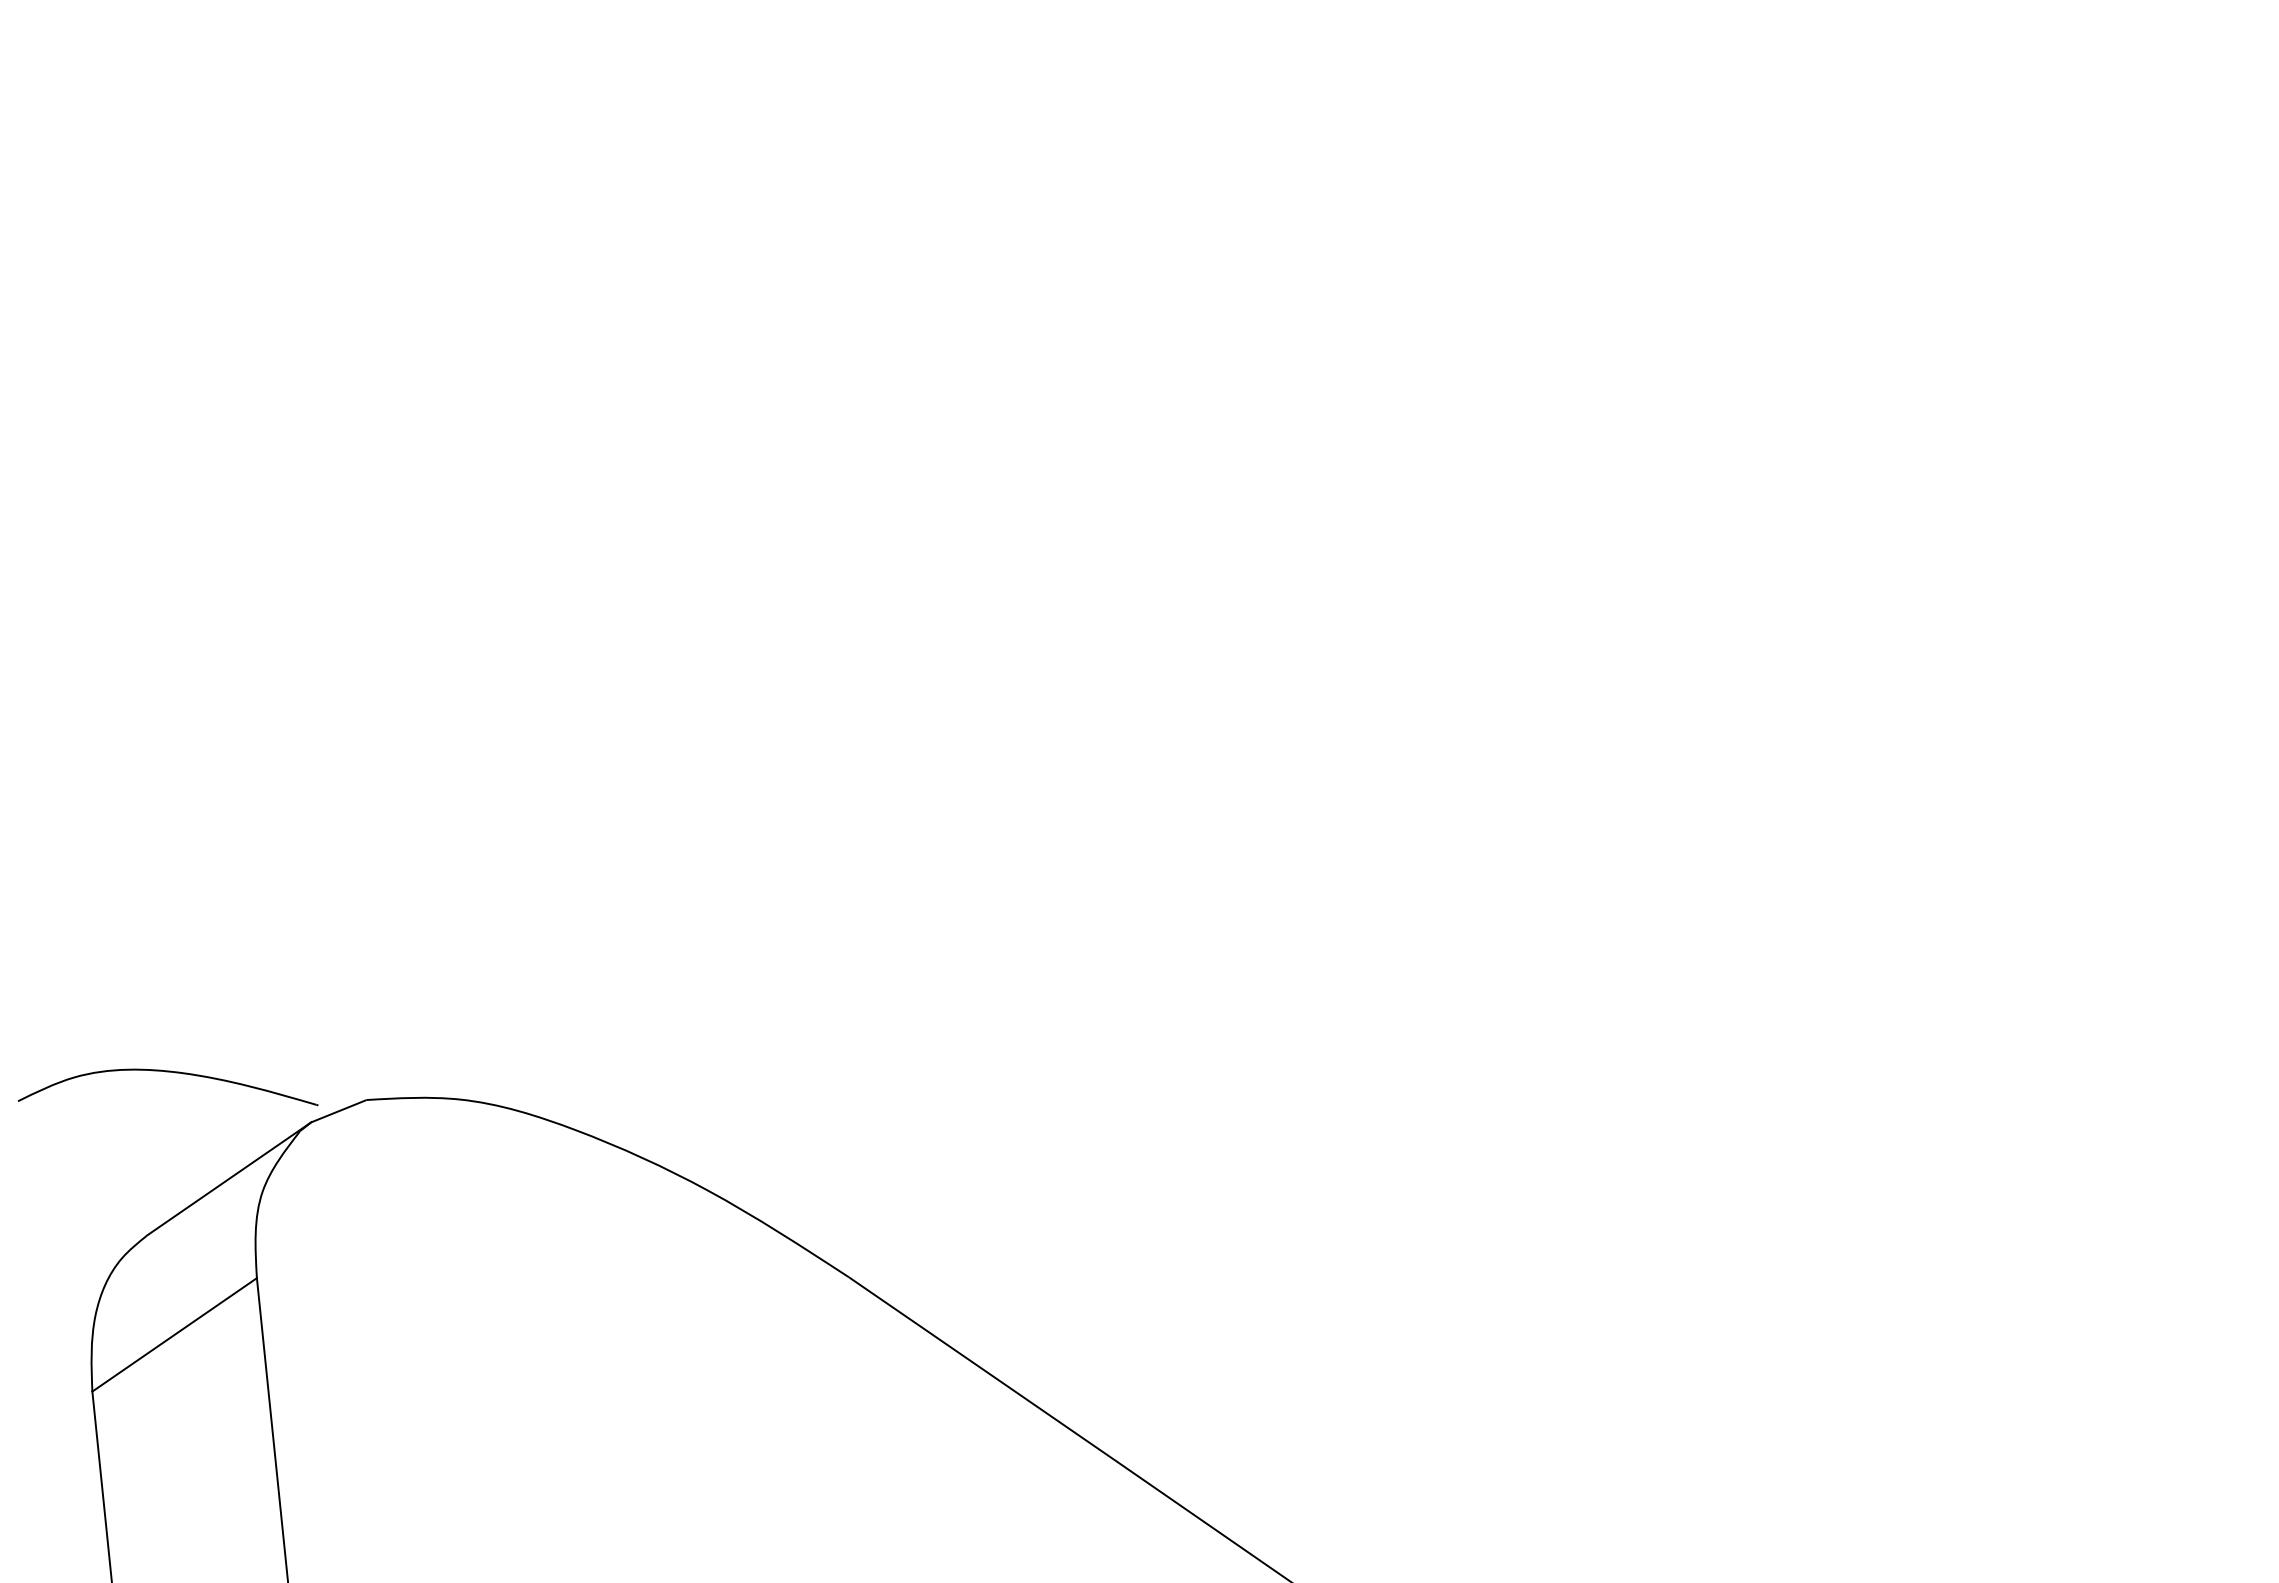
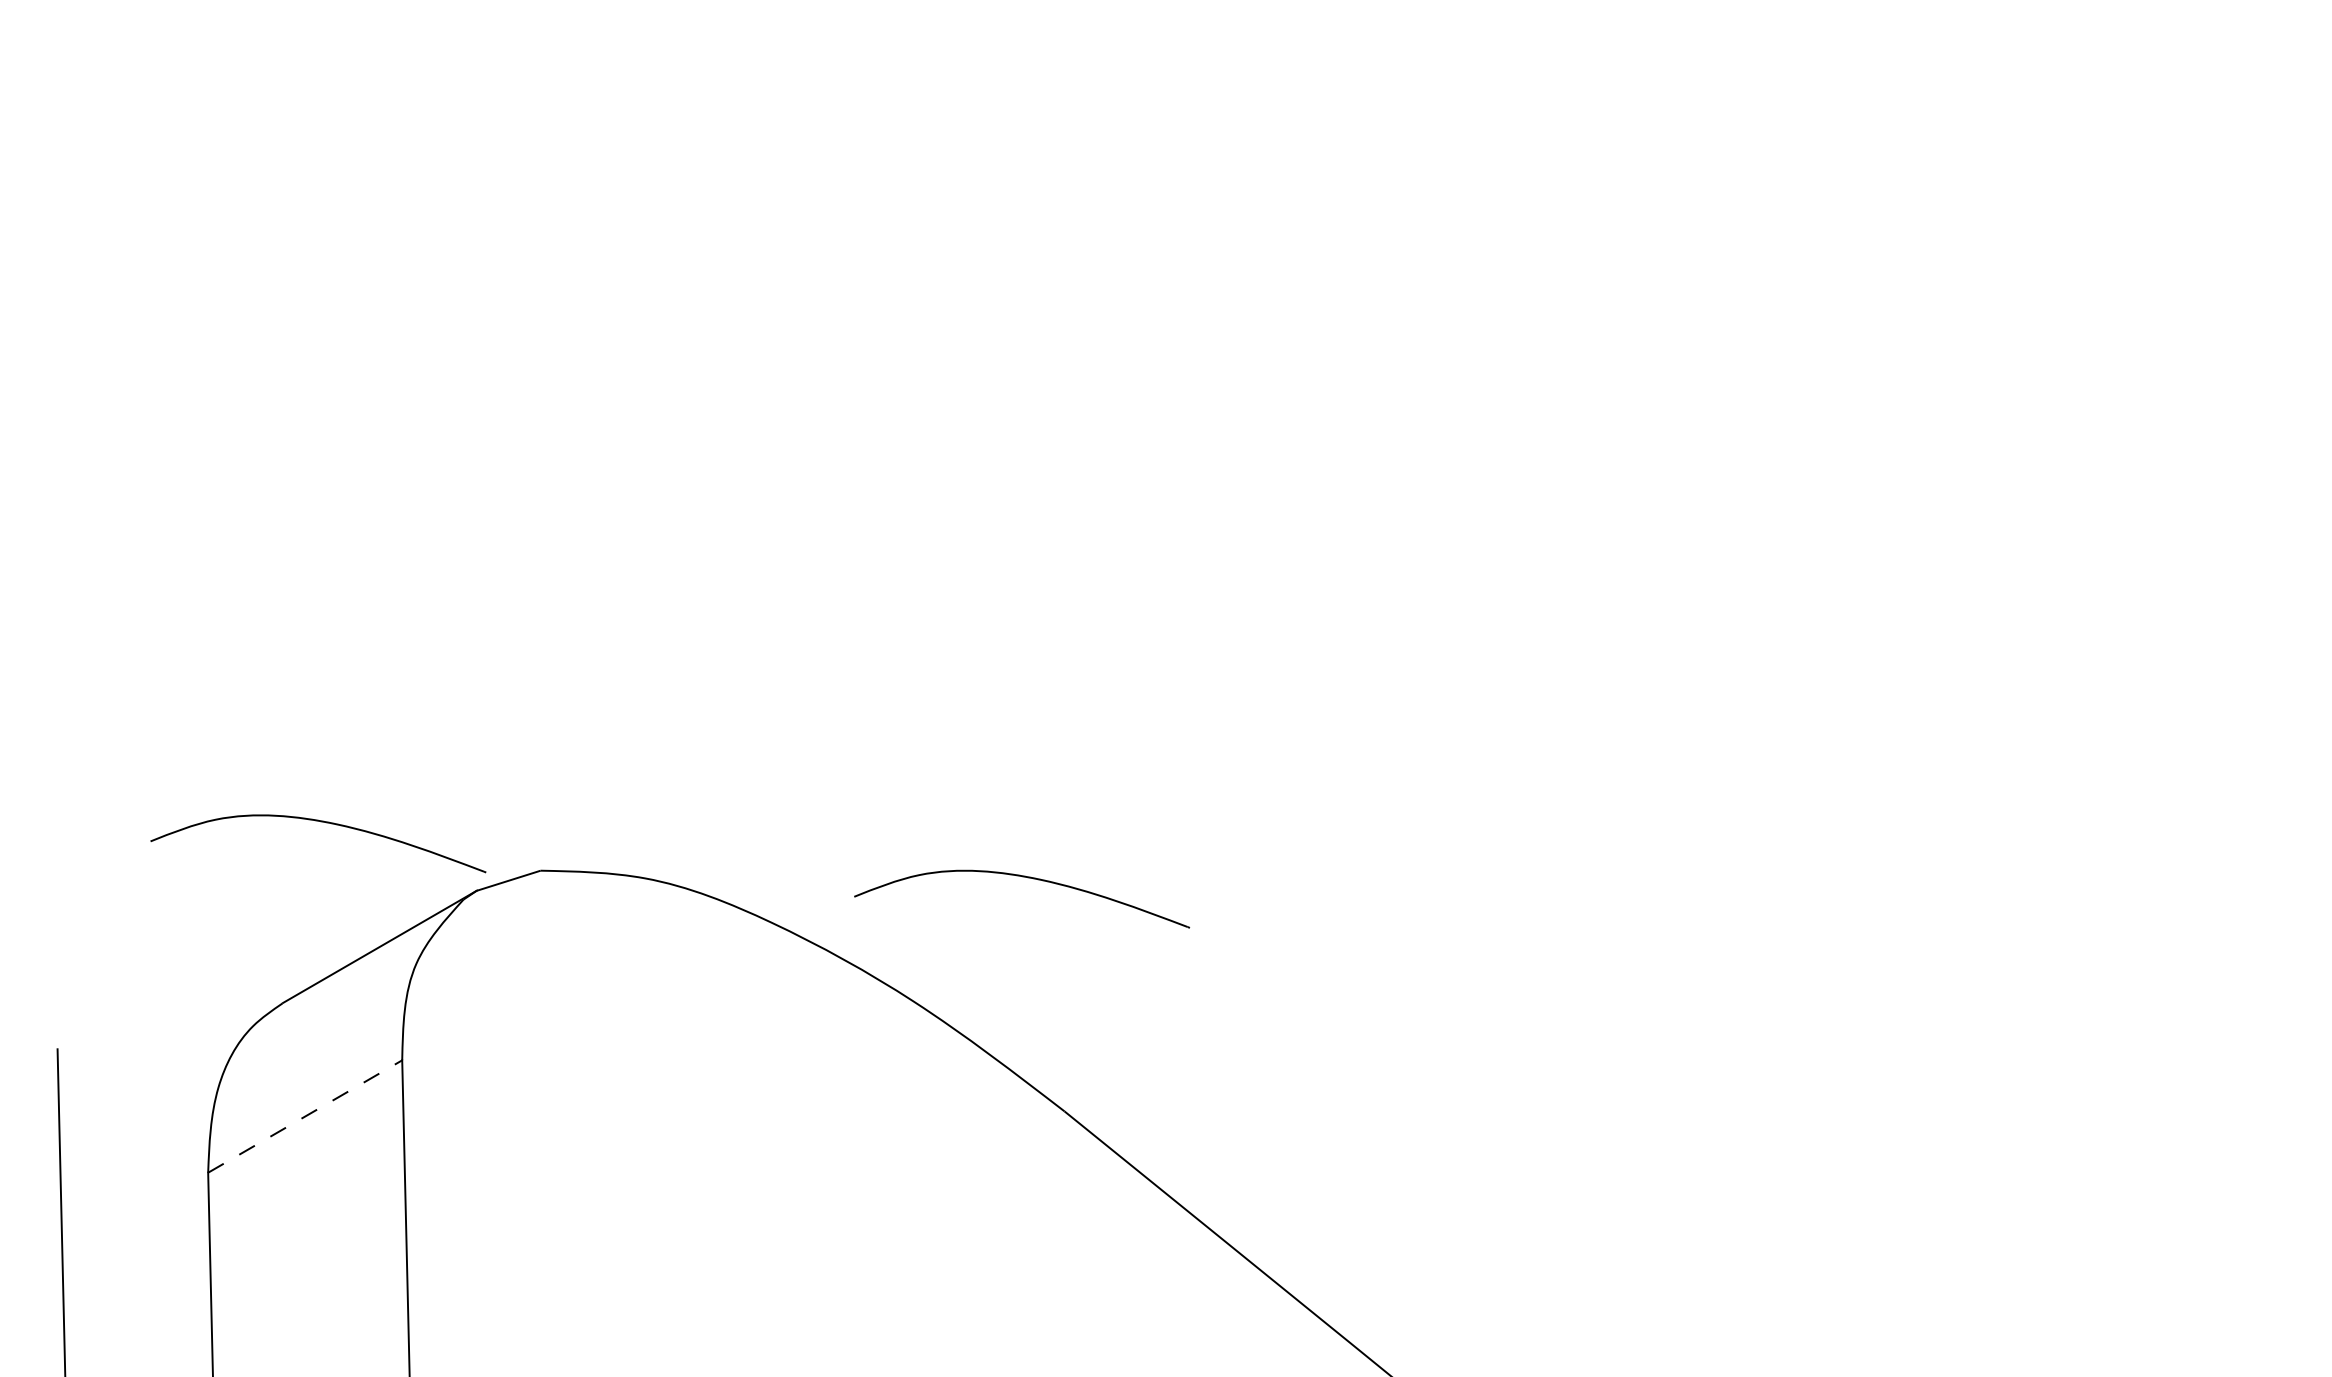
part: (796, 1072) -> (1023, 877), added
line: (174, 1334) -> (305, 1116), solid -> dashed

